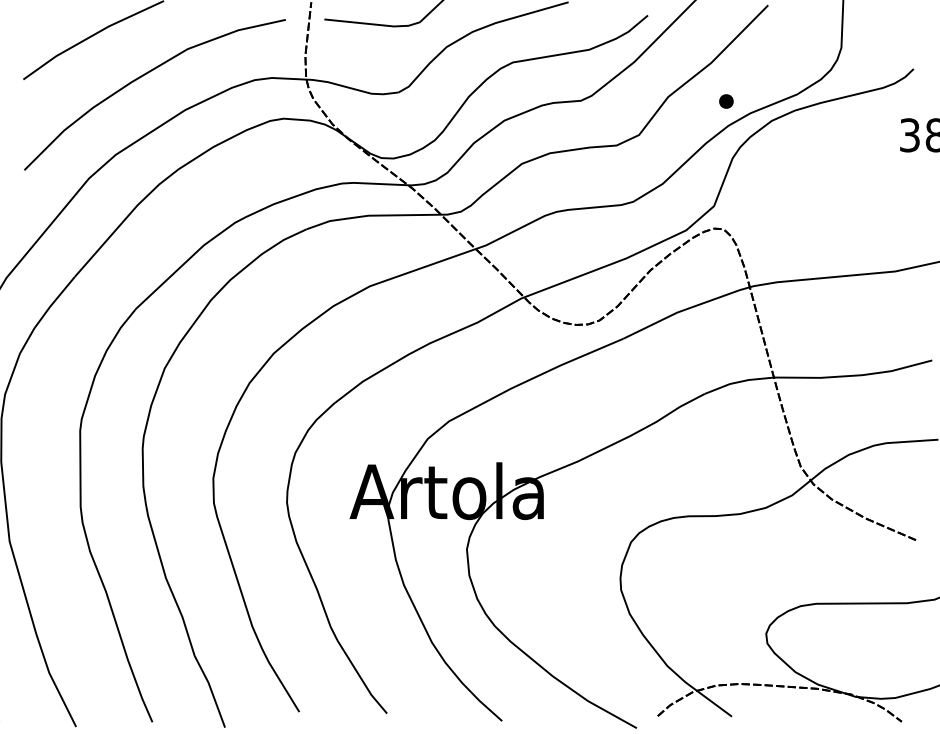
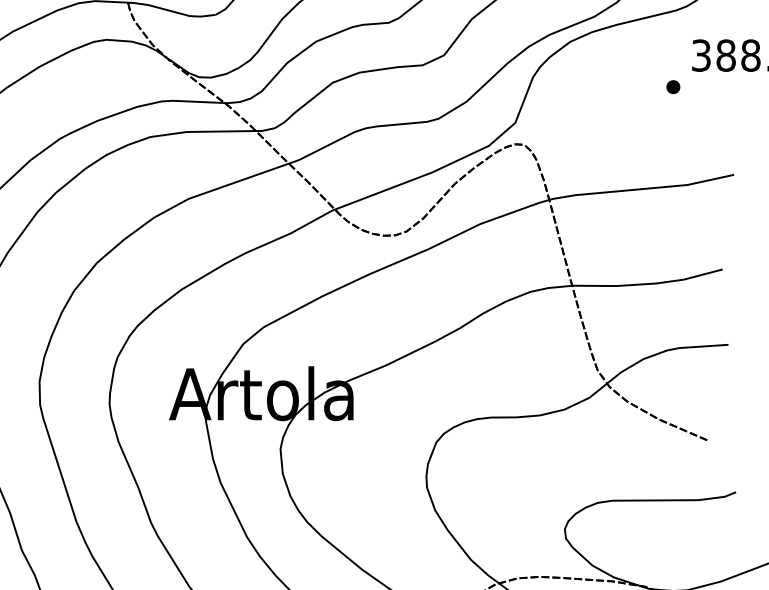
part: (726, 101) -> (673, 87), moved

